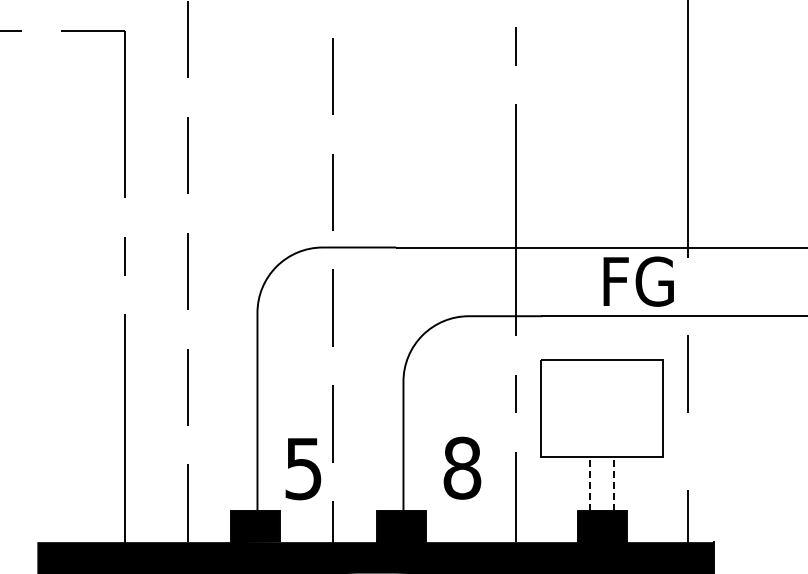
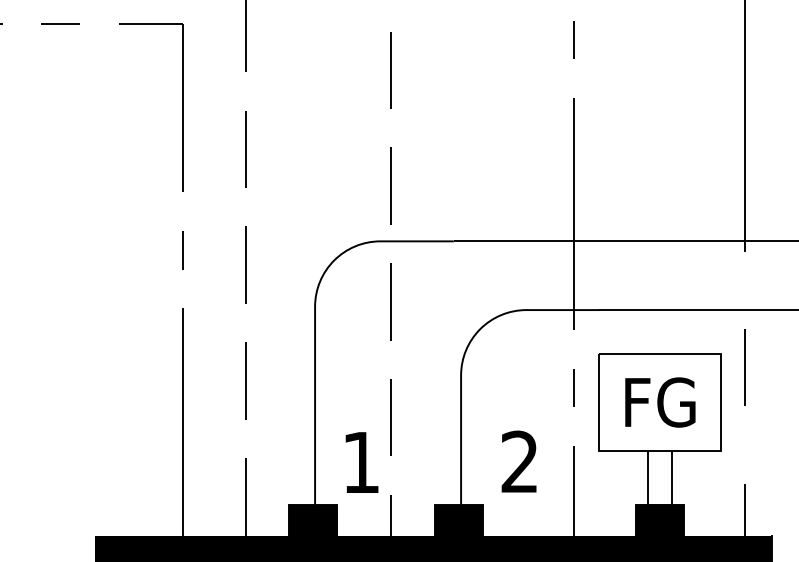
text: (638, 281) -> (660, 402), moved
text: (462, 467) -> (520, 461), 8 -> 2
text: (303, 469) -> (361, 463), 5 -> 1
line: (590, 484) -> (648, 478), dashed -> solid
line: (614, 484) -> (672, 478), dashed -> solid

